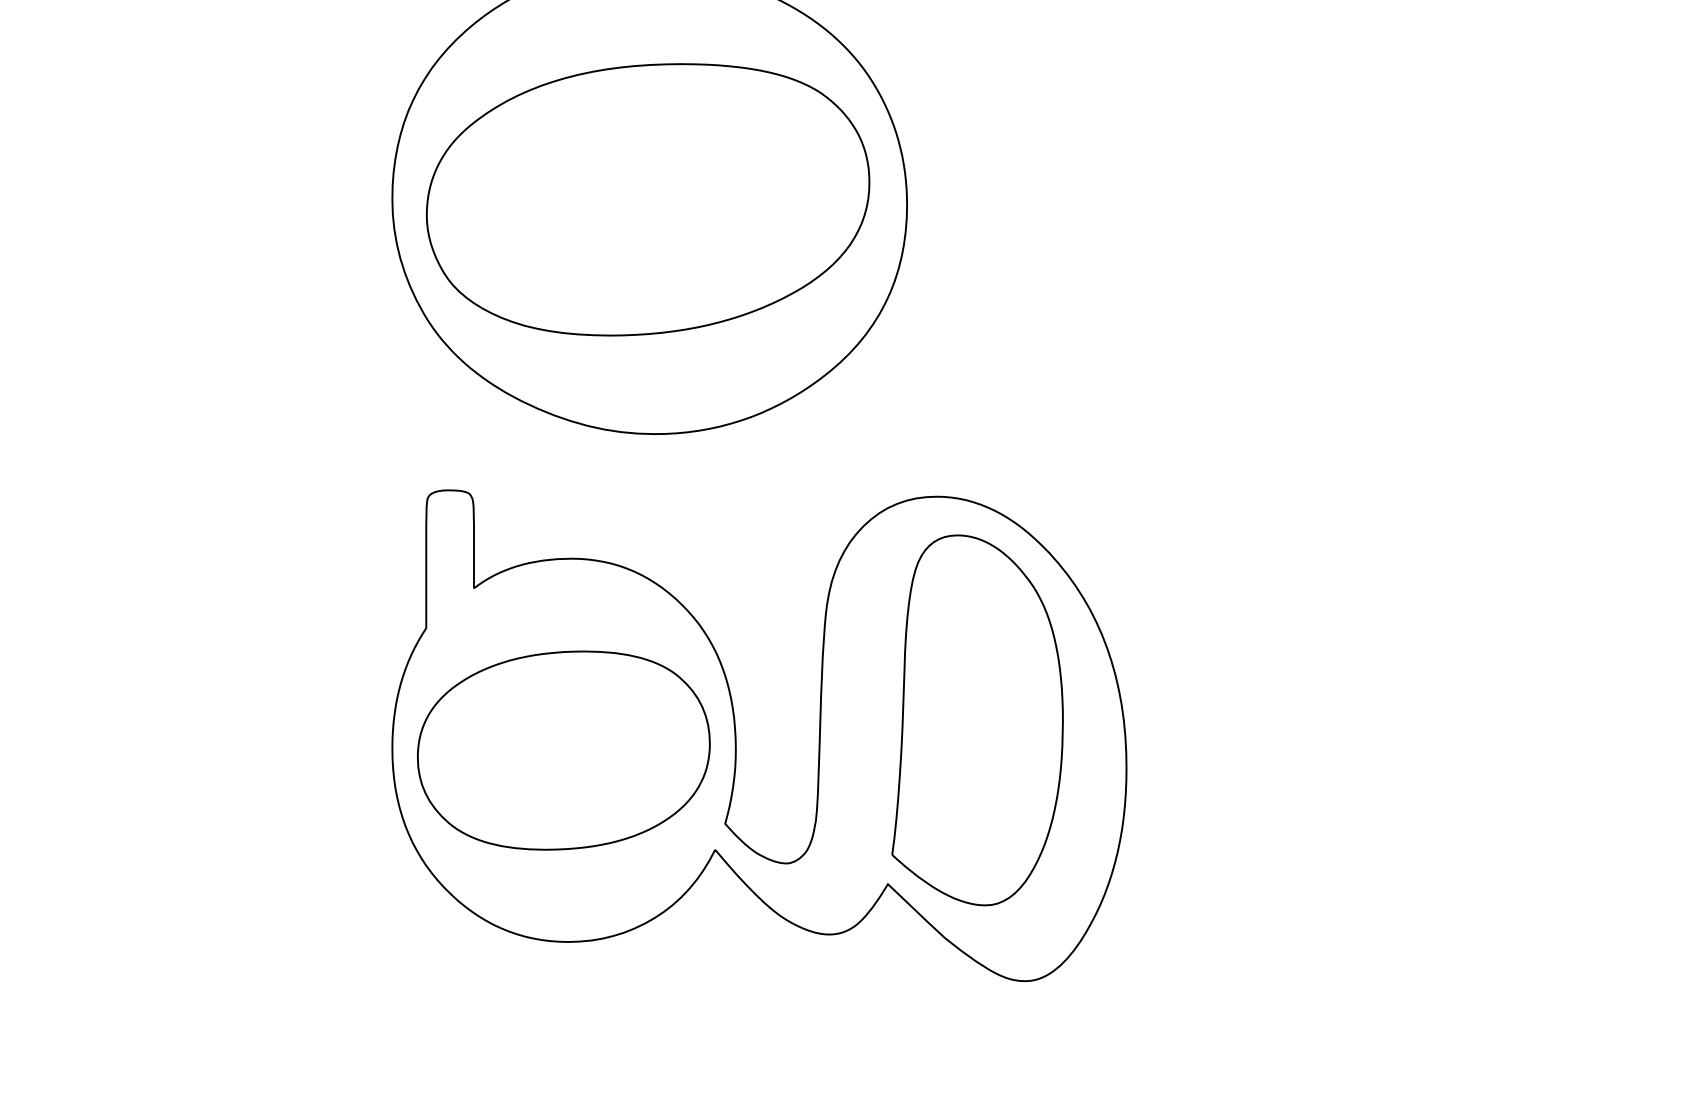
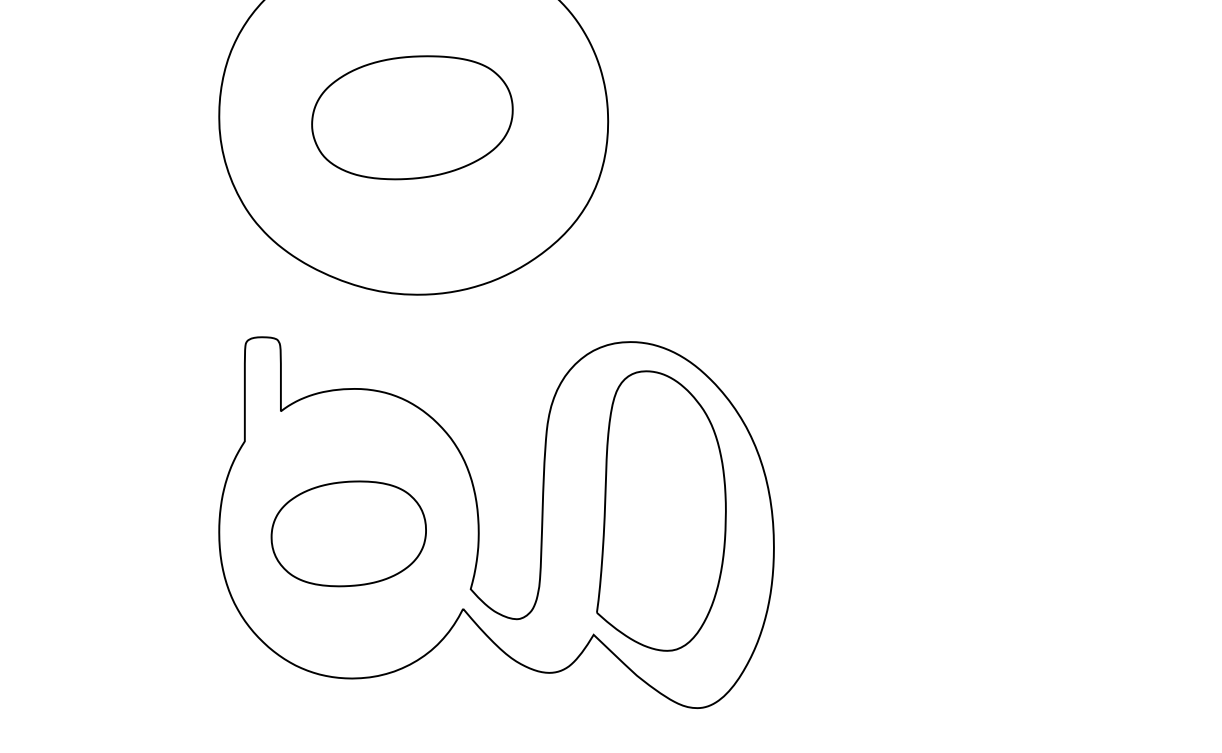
part: (647, 199) -> (412, 117), size x0.6
part: (563, 750) -> (348, 533), size x0.7

